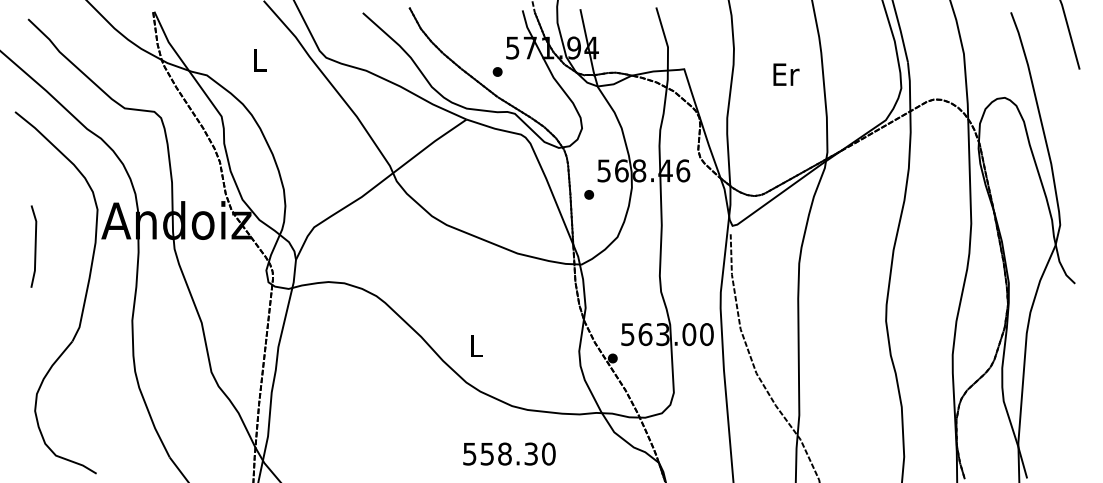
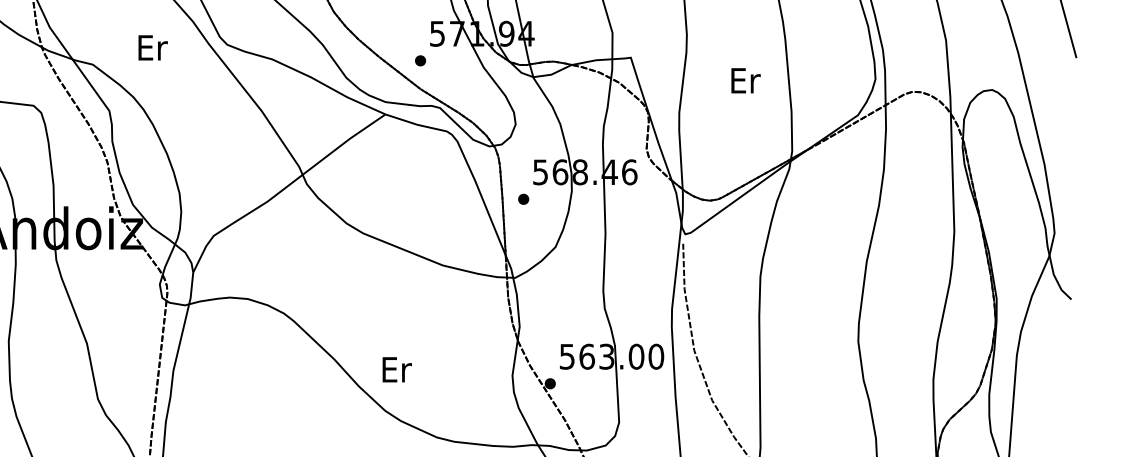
text: (260, 60) -> (153, 47), L -> Er
text: (786, 74) -> (746, 80), moved
text: (477, 346) -> (397, 370), L -> Er

